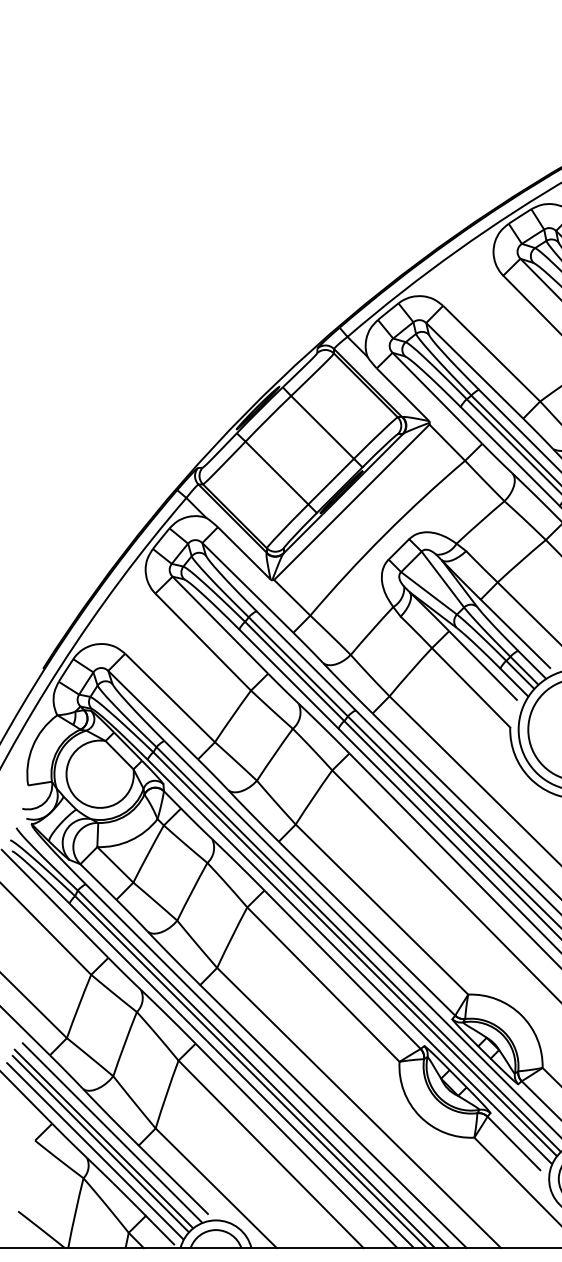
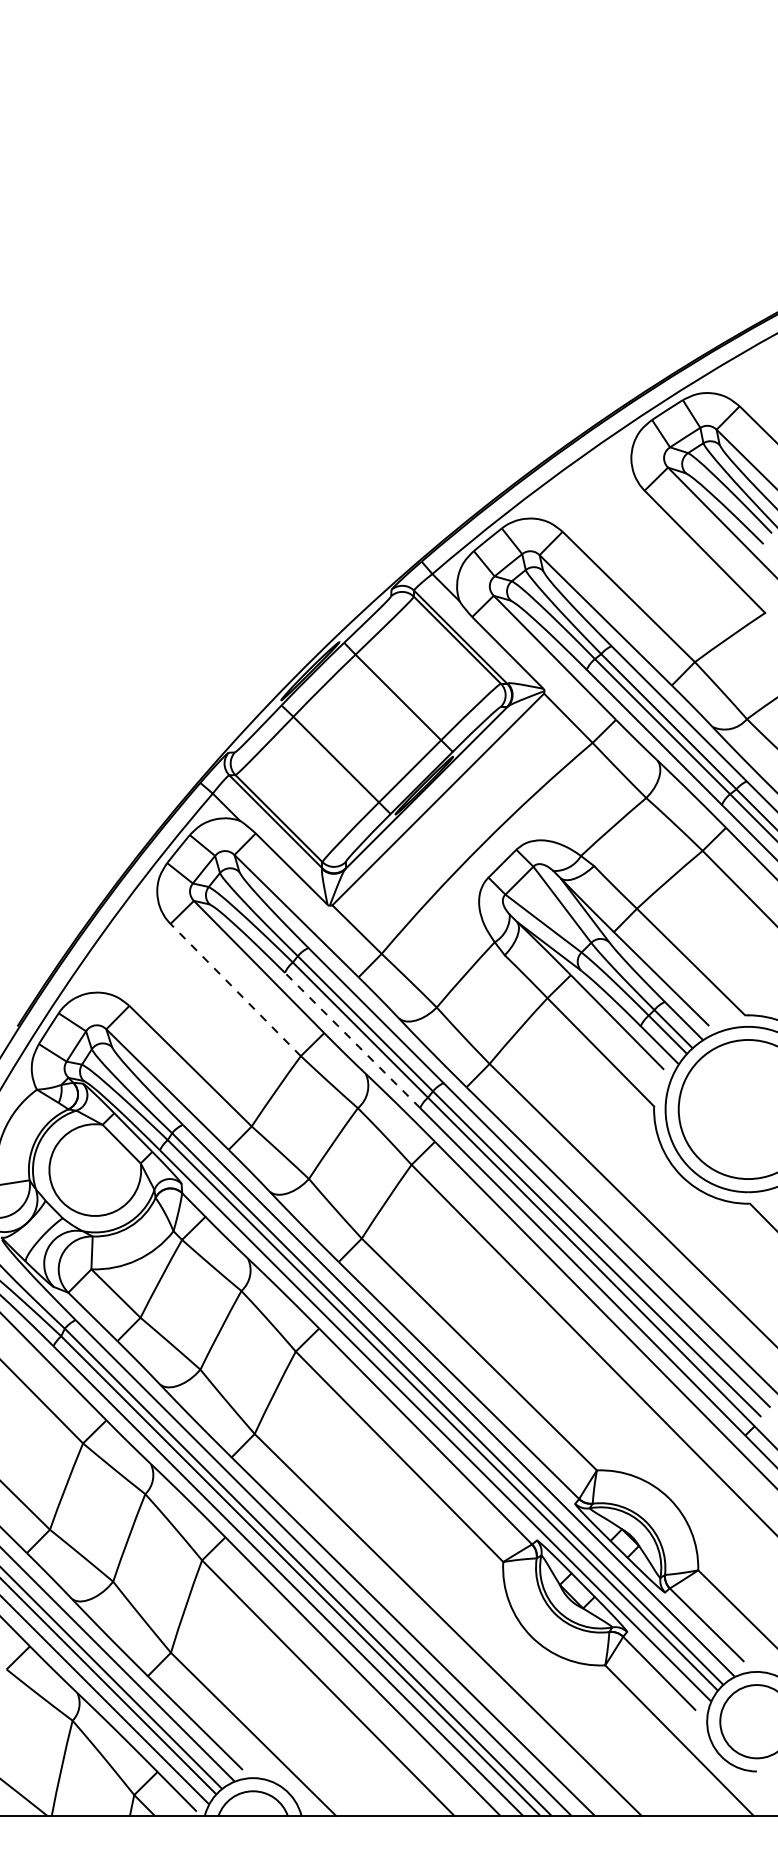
line: (203, 642) -> (235, 990), solid -> dashed
line: (288, 679) -> (352, 1040), solid -> dashed

